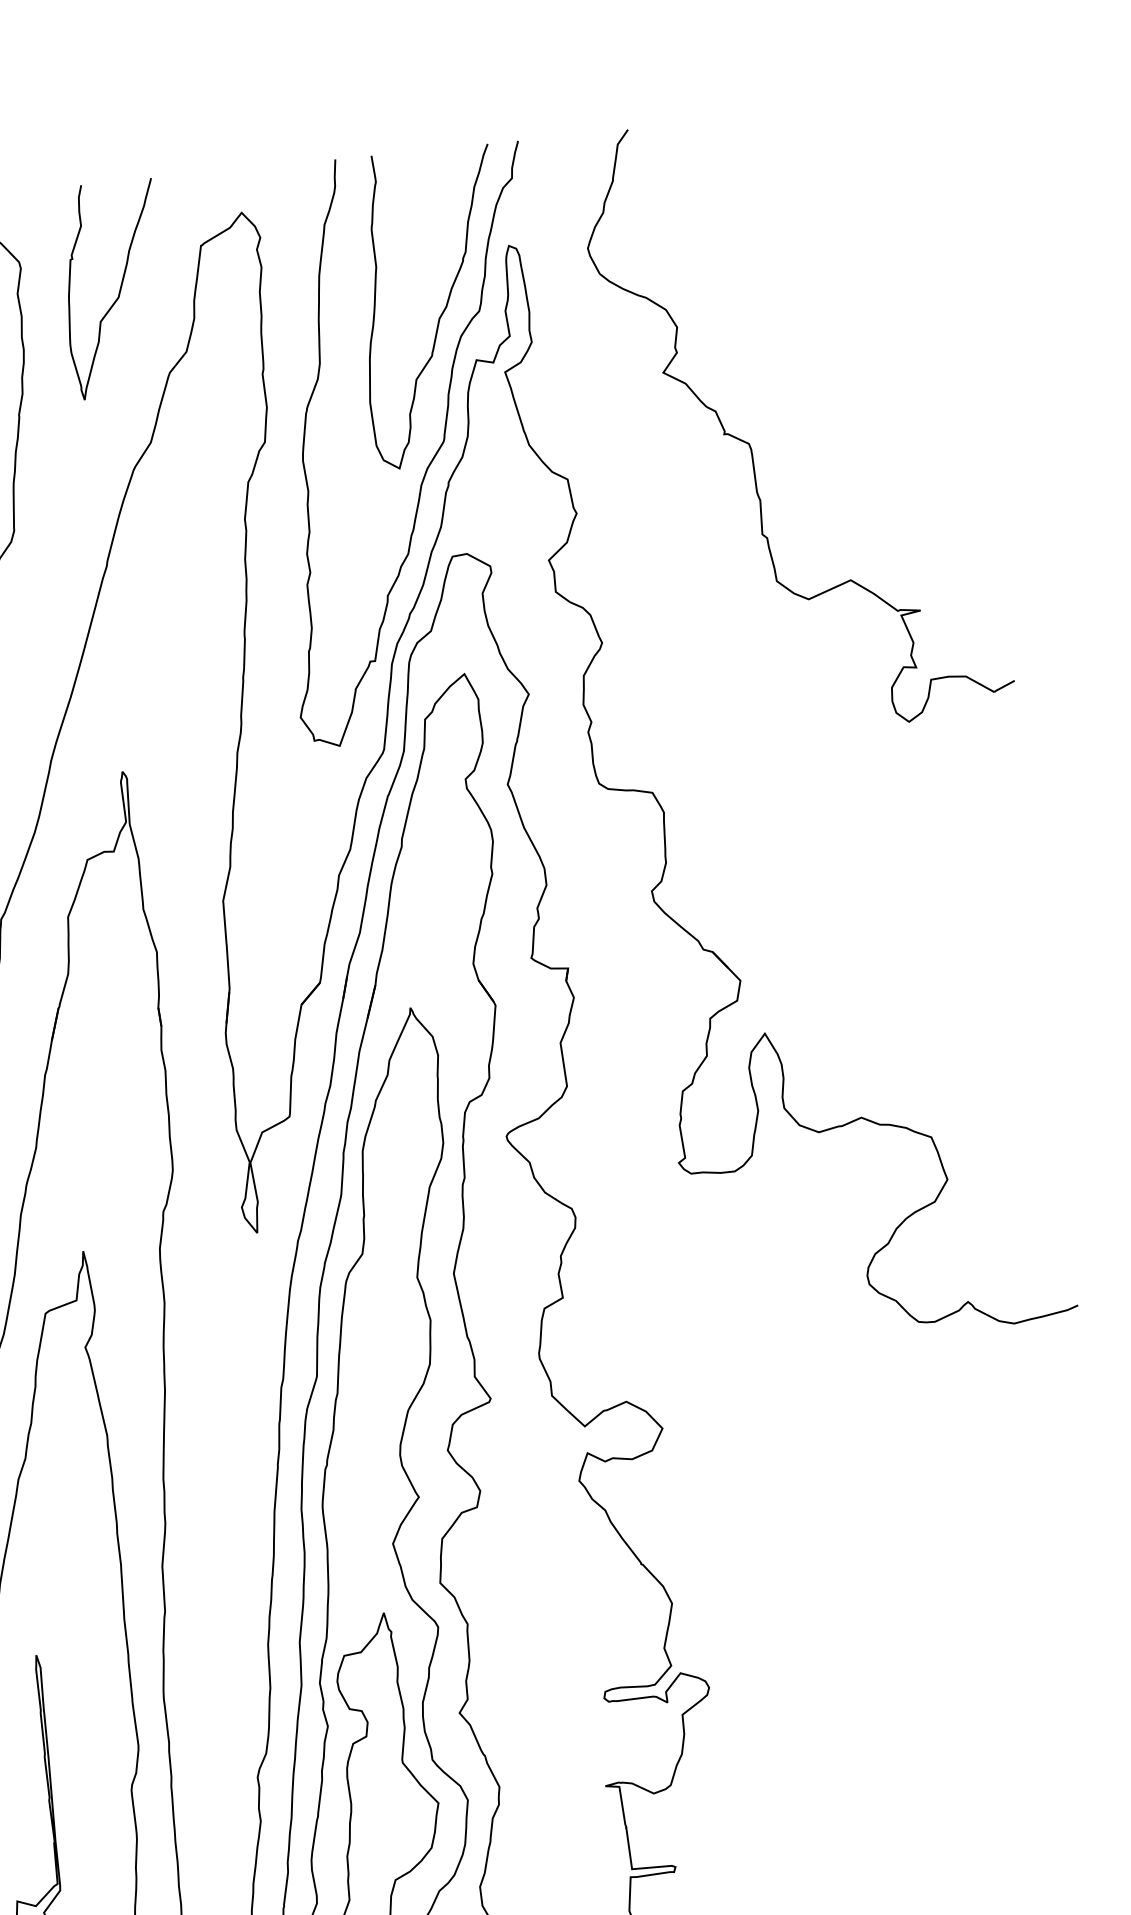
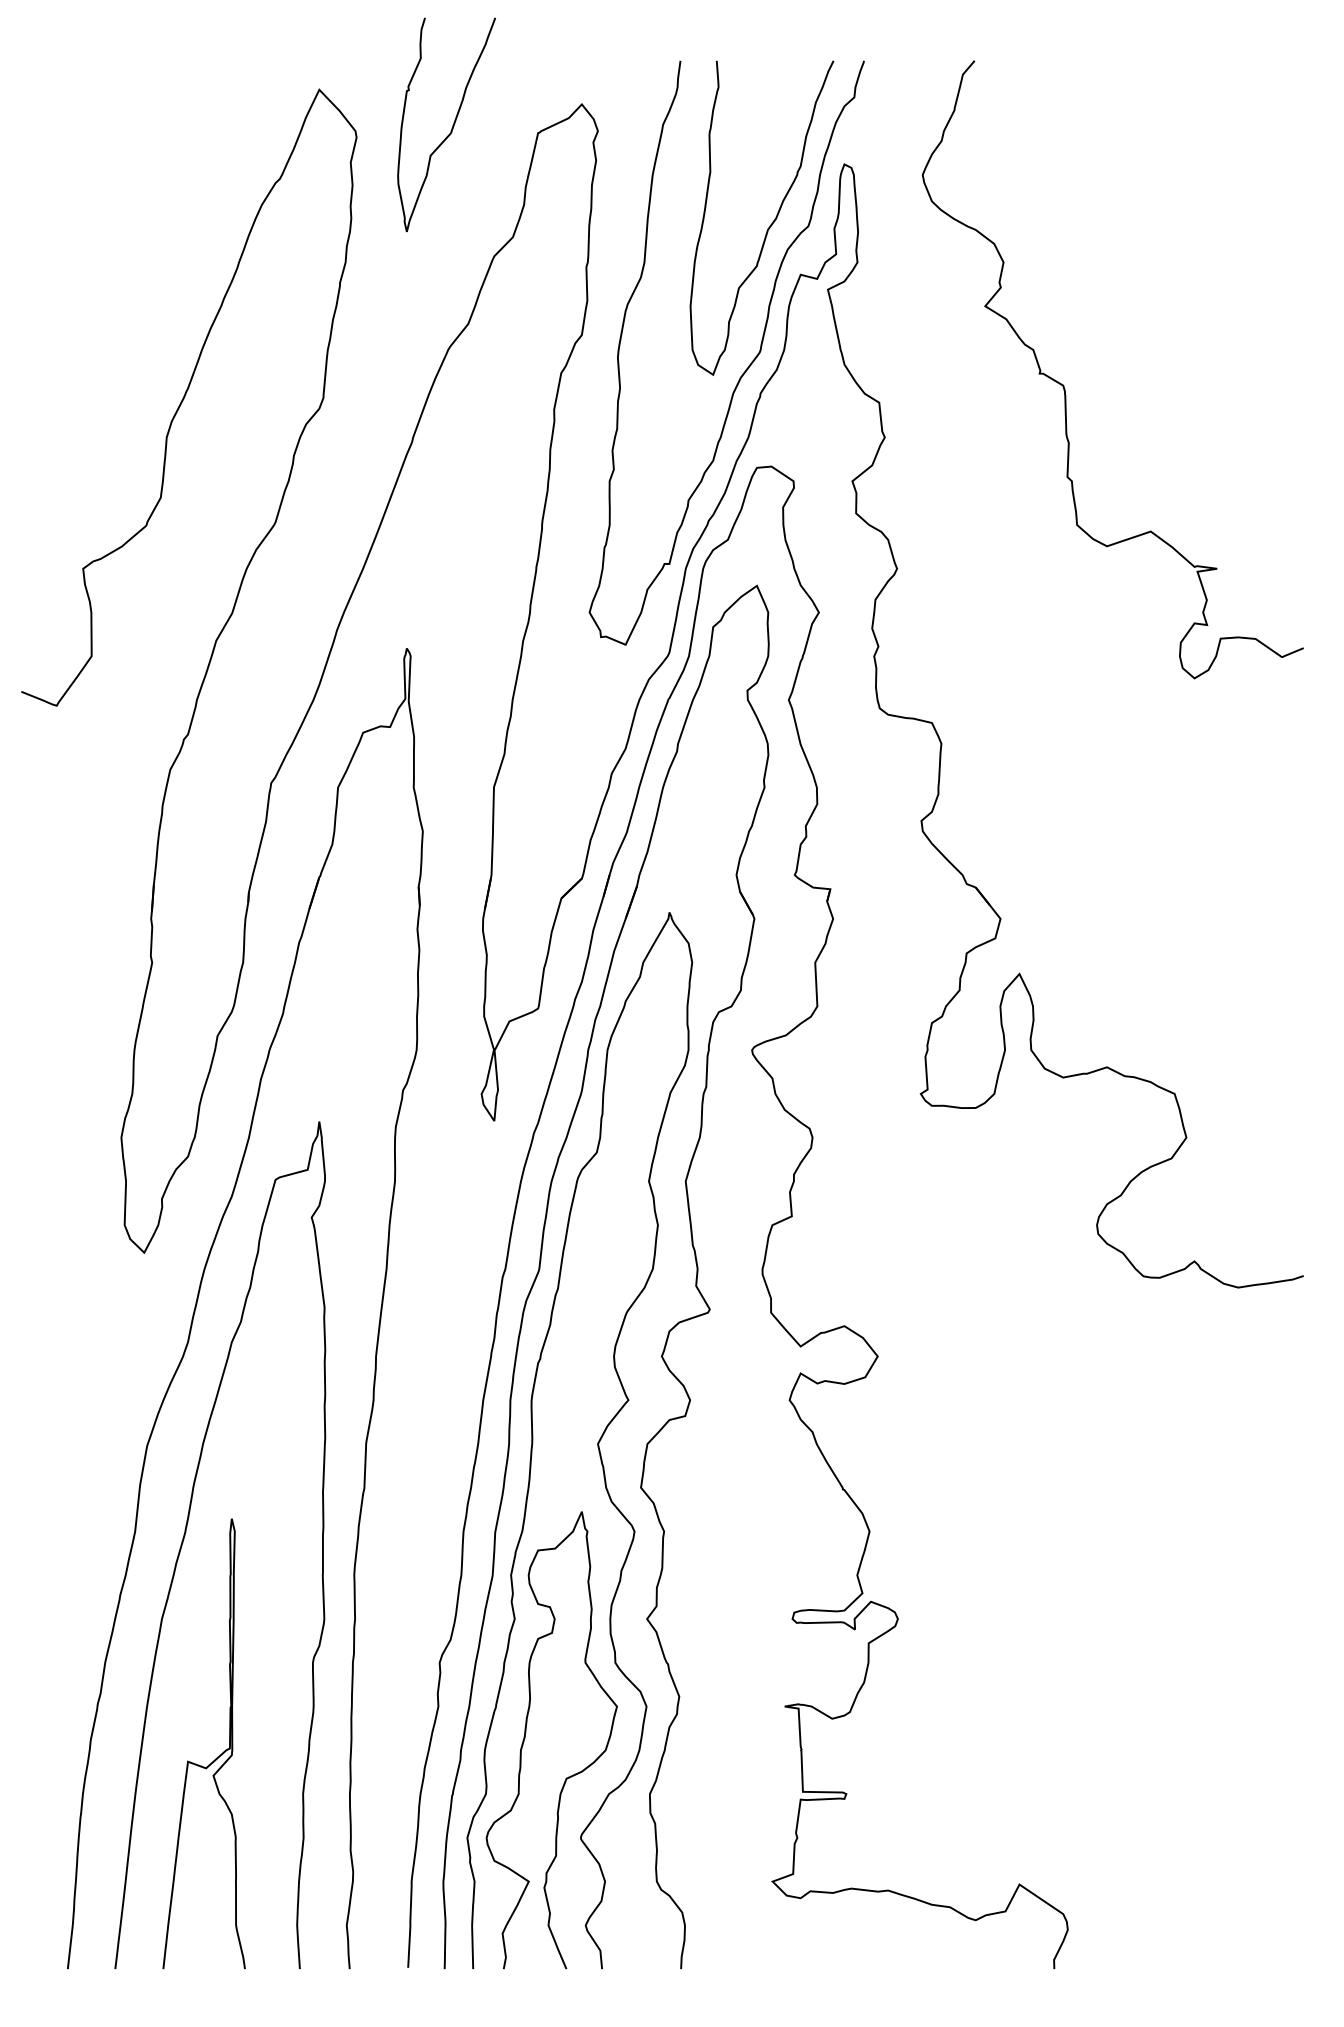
curve: (119, 289) -> (452, 125), moved

